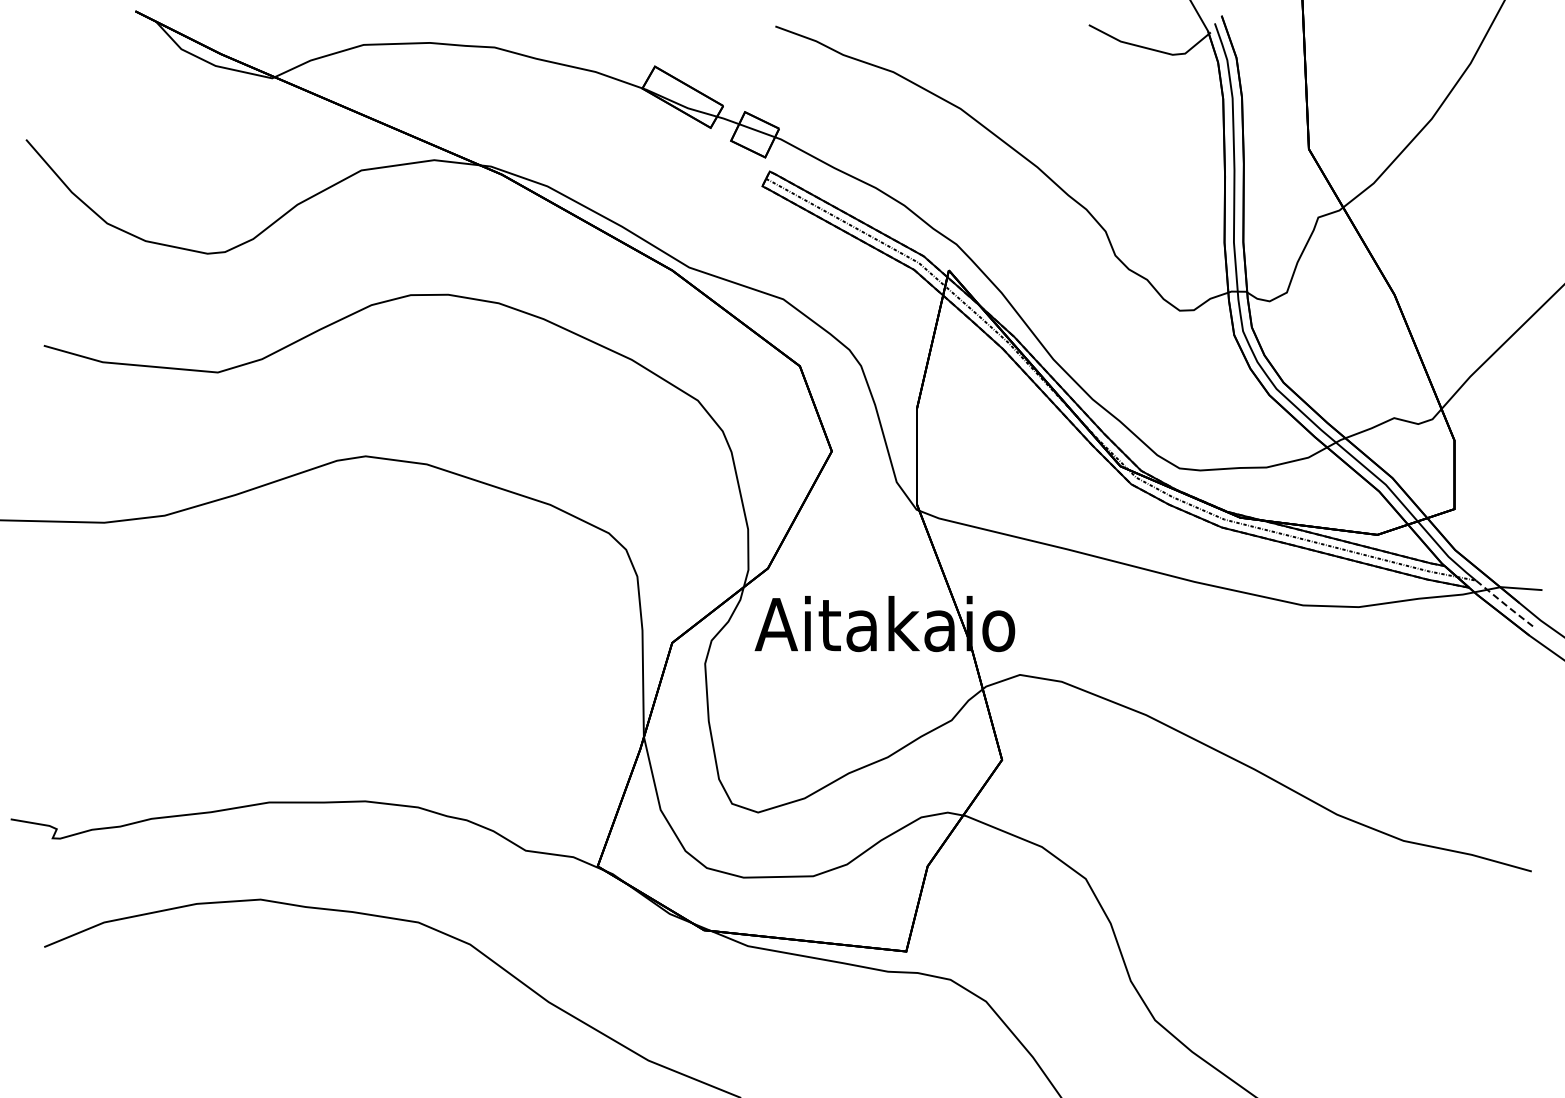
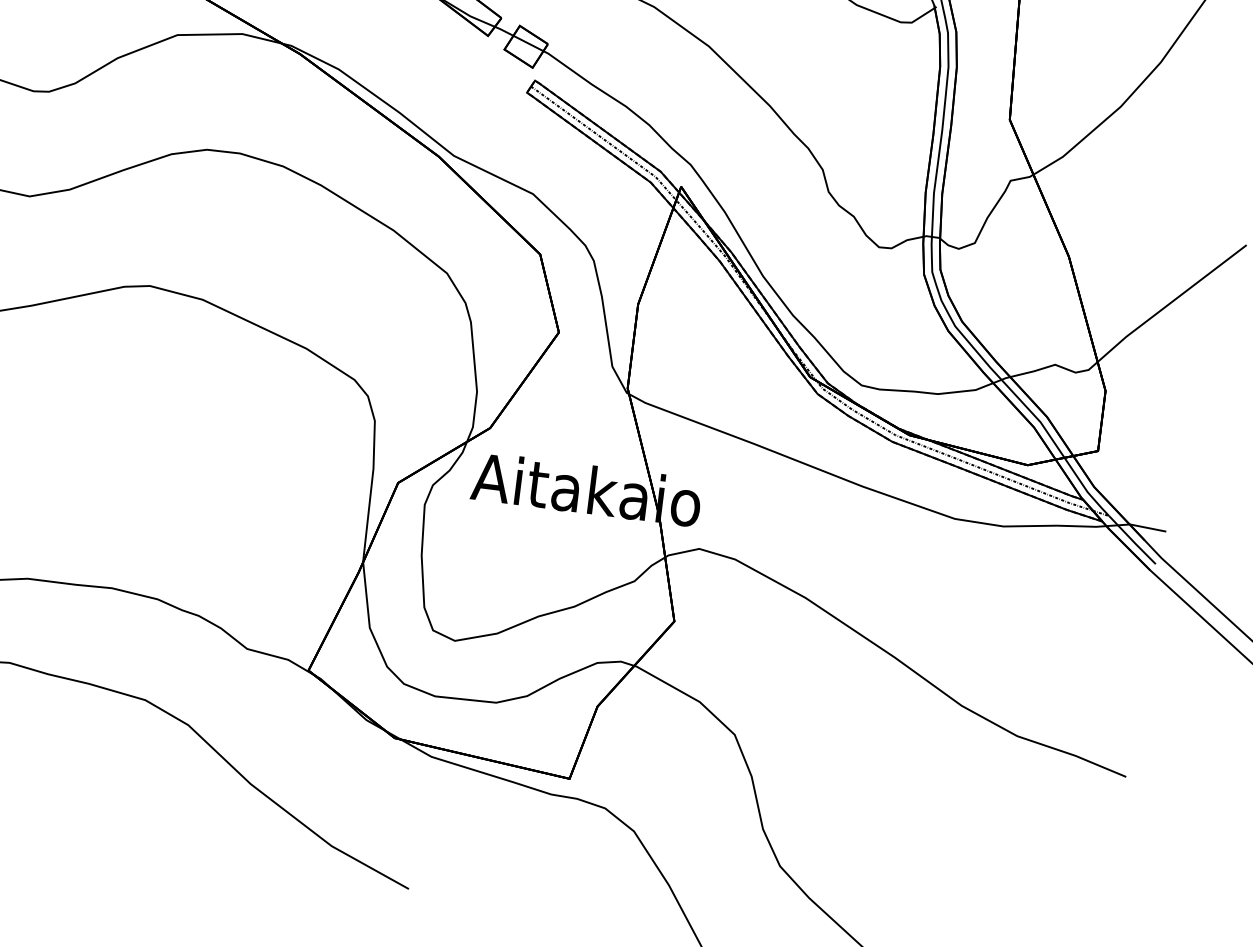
line: (1506, 605) -> (1133, 541), dashed -> solid

